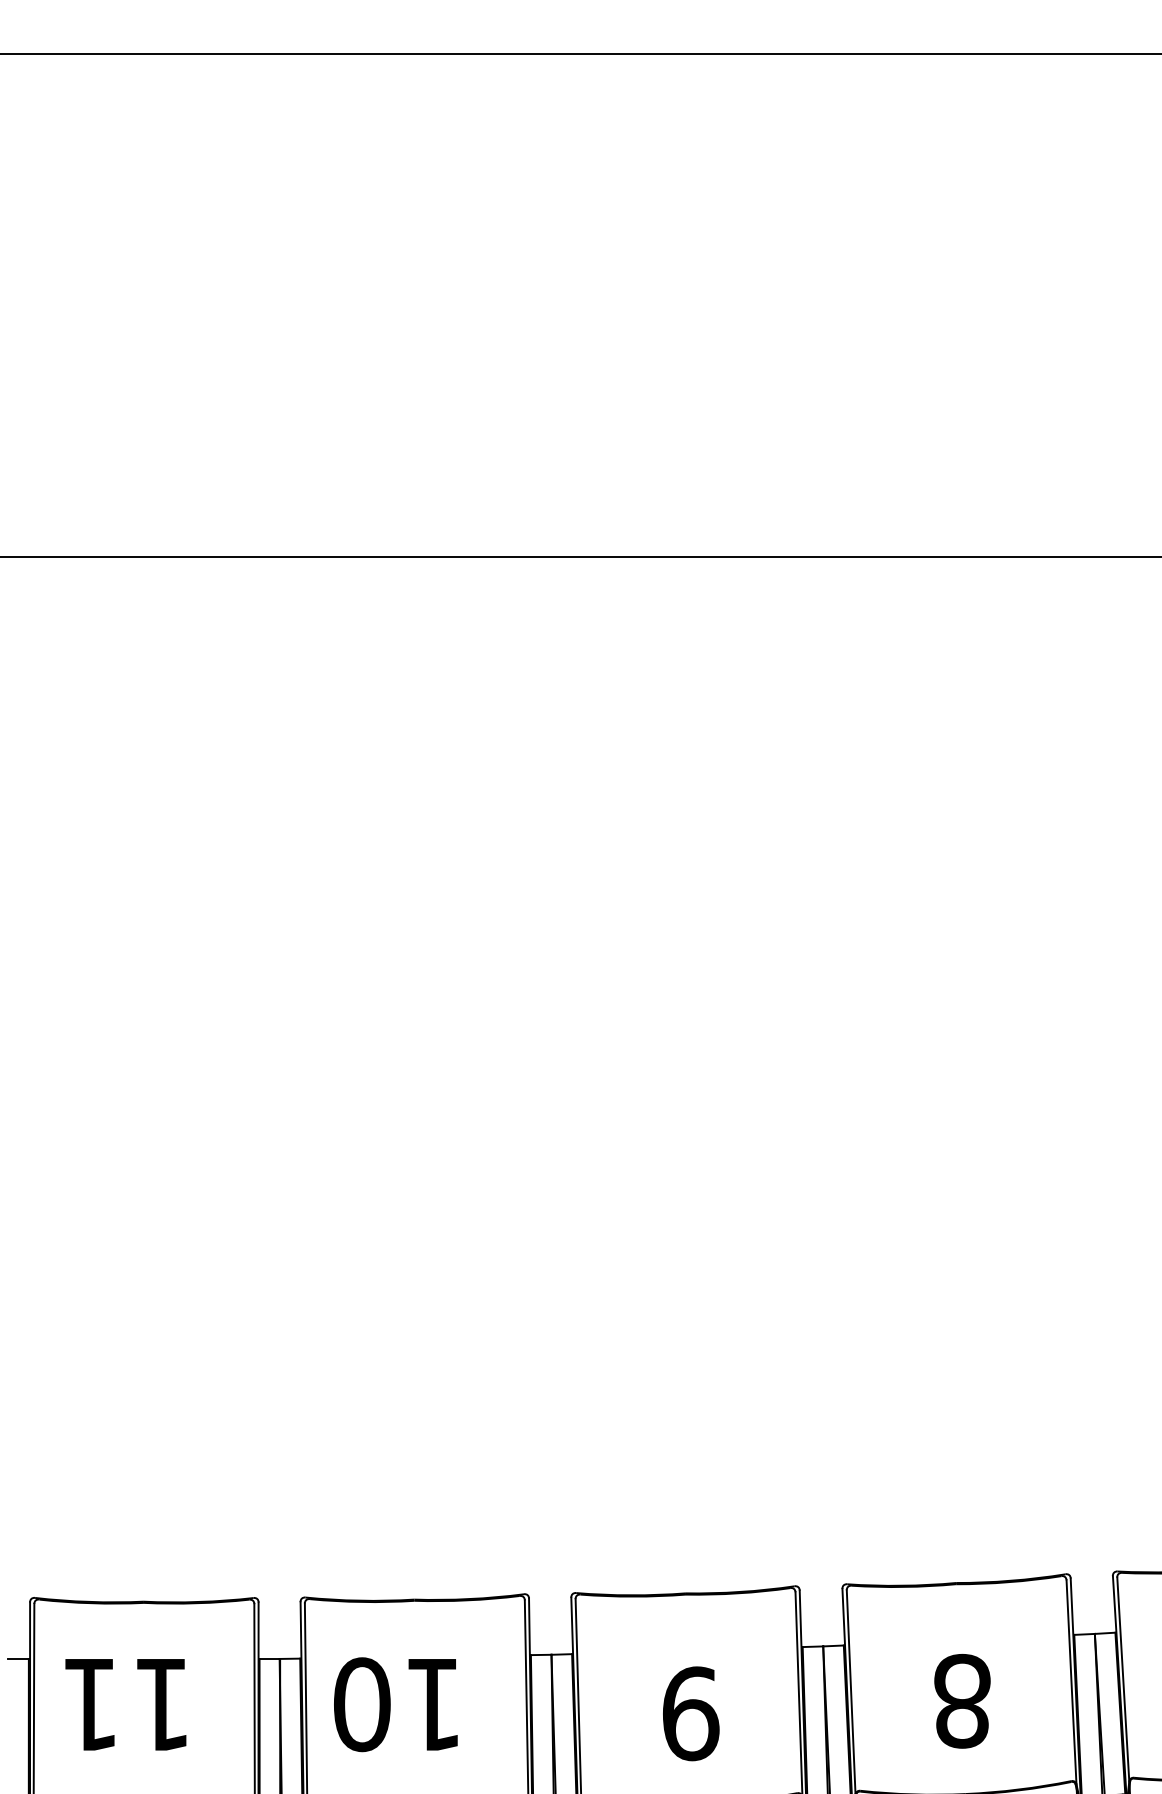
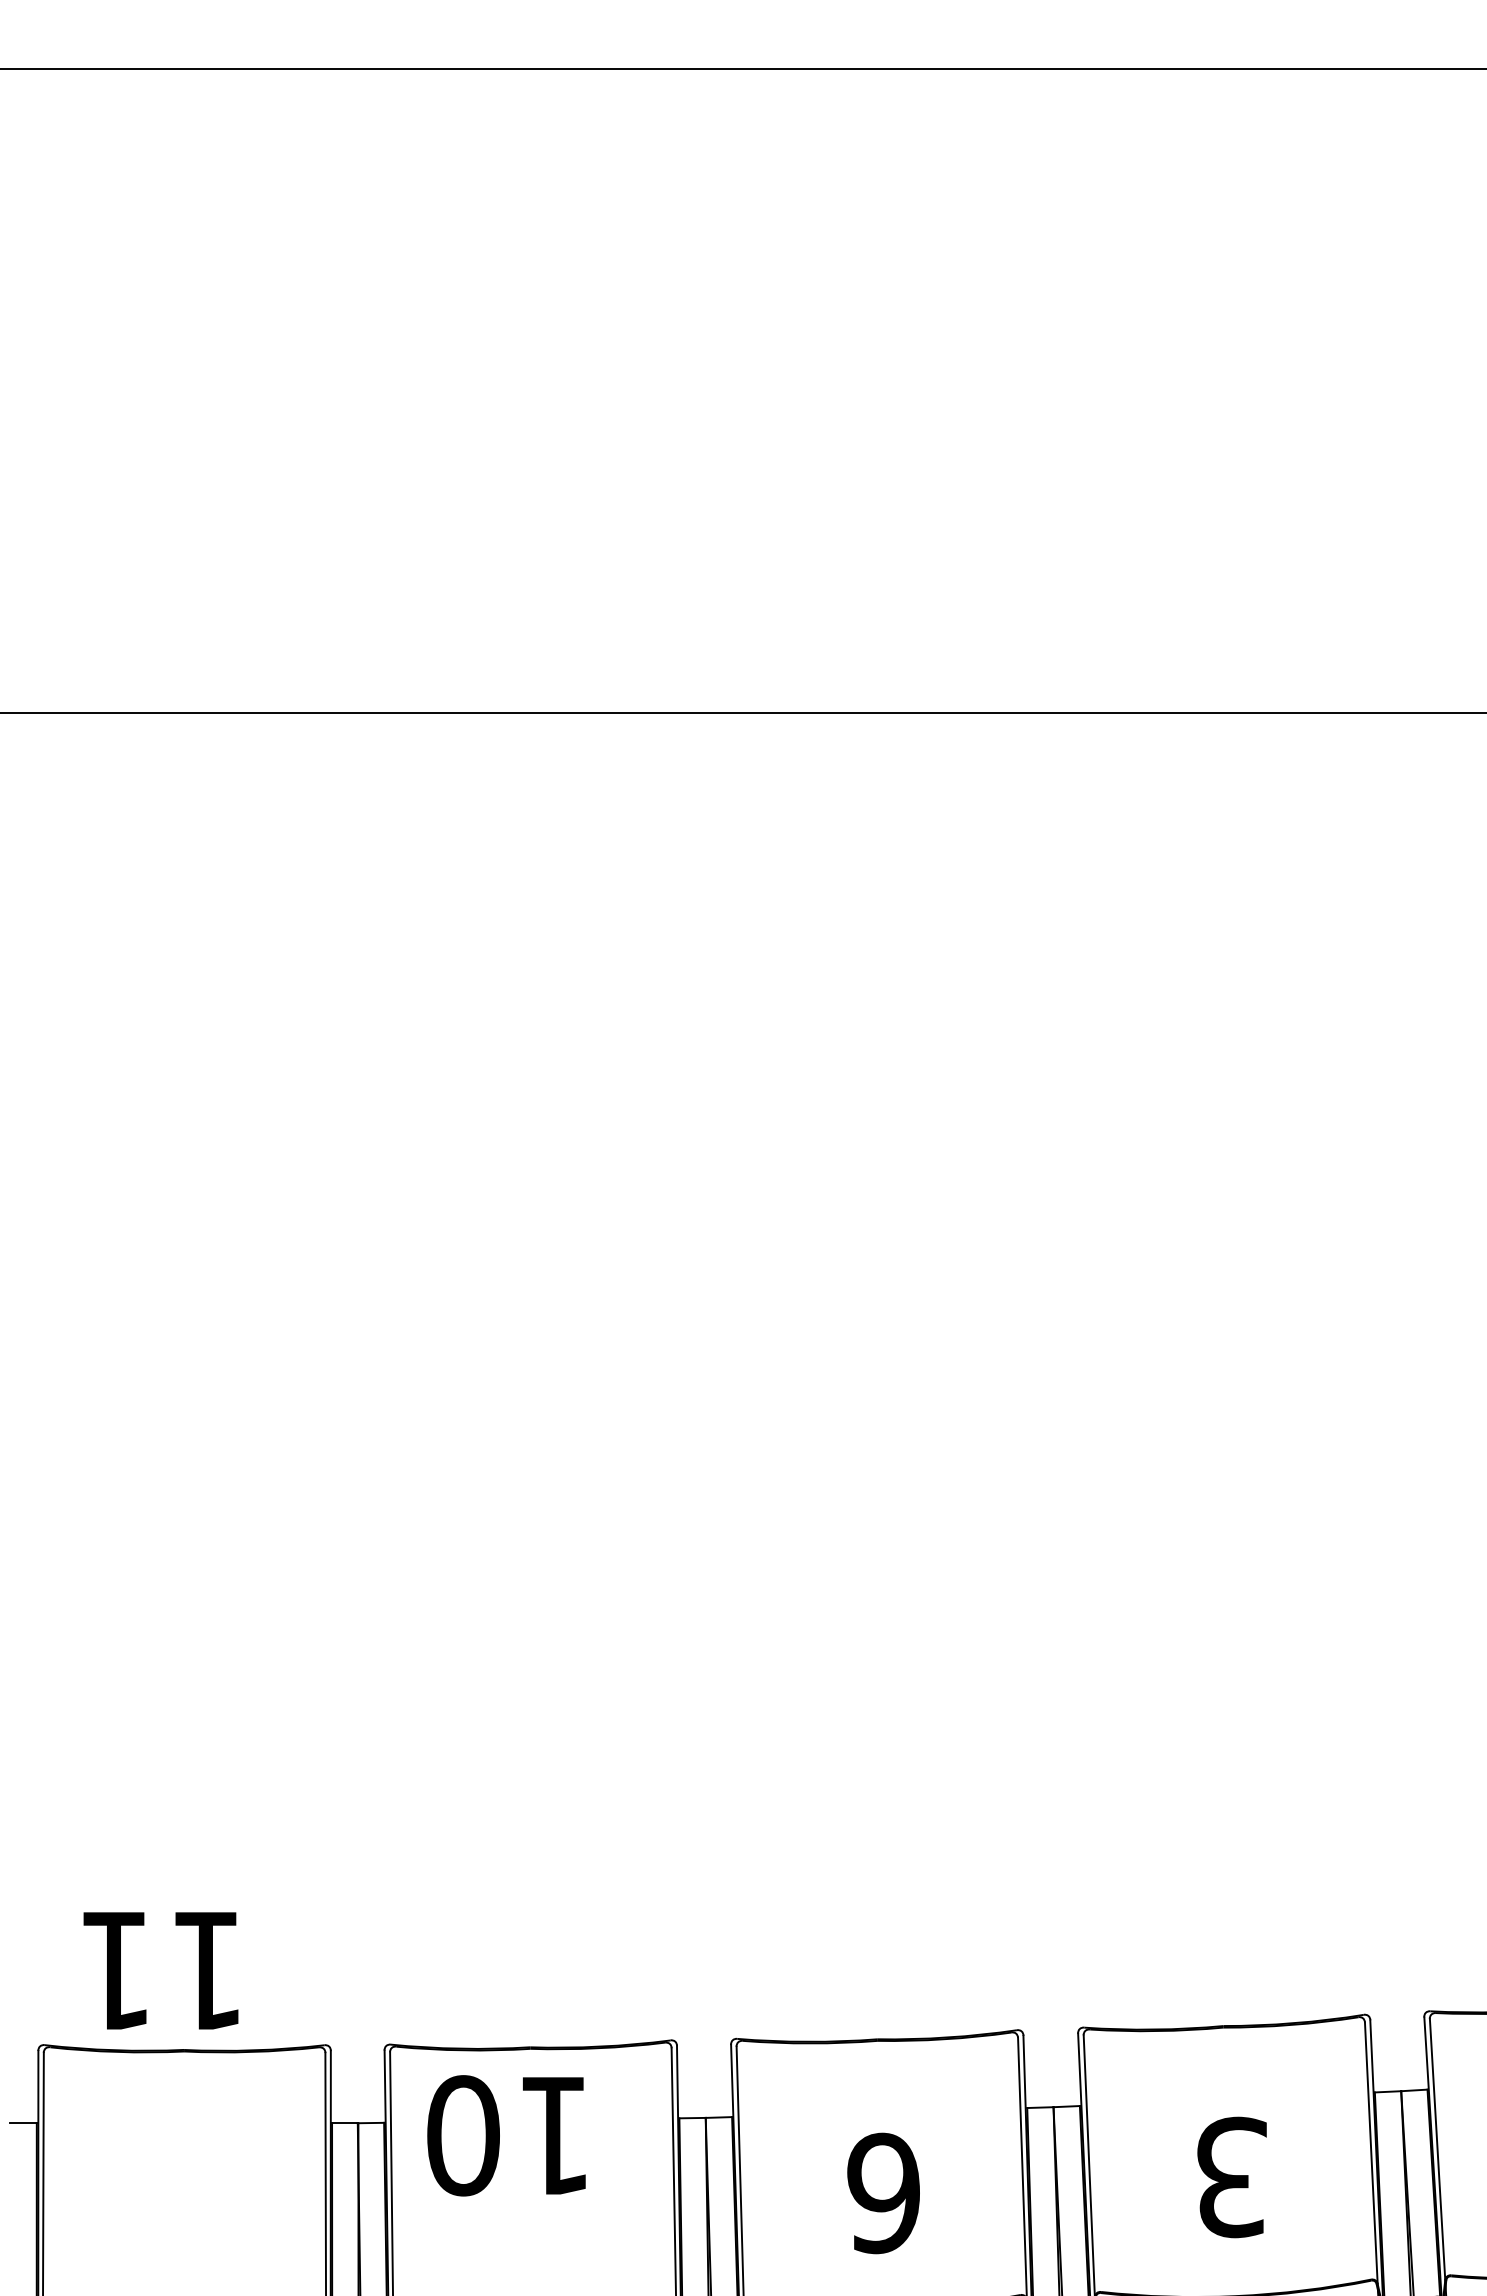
text: (962, 1701) -> (1231, 2177), 8 -> 3
text: (125, 1704) -> (160, 1970), moved
text: (395, 1704) -> (506, 2135), moved
text: (690, 1713) -> (883, 2193), 9 -> 6

